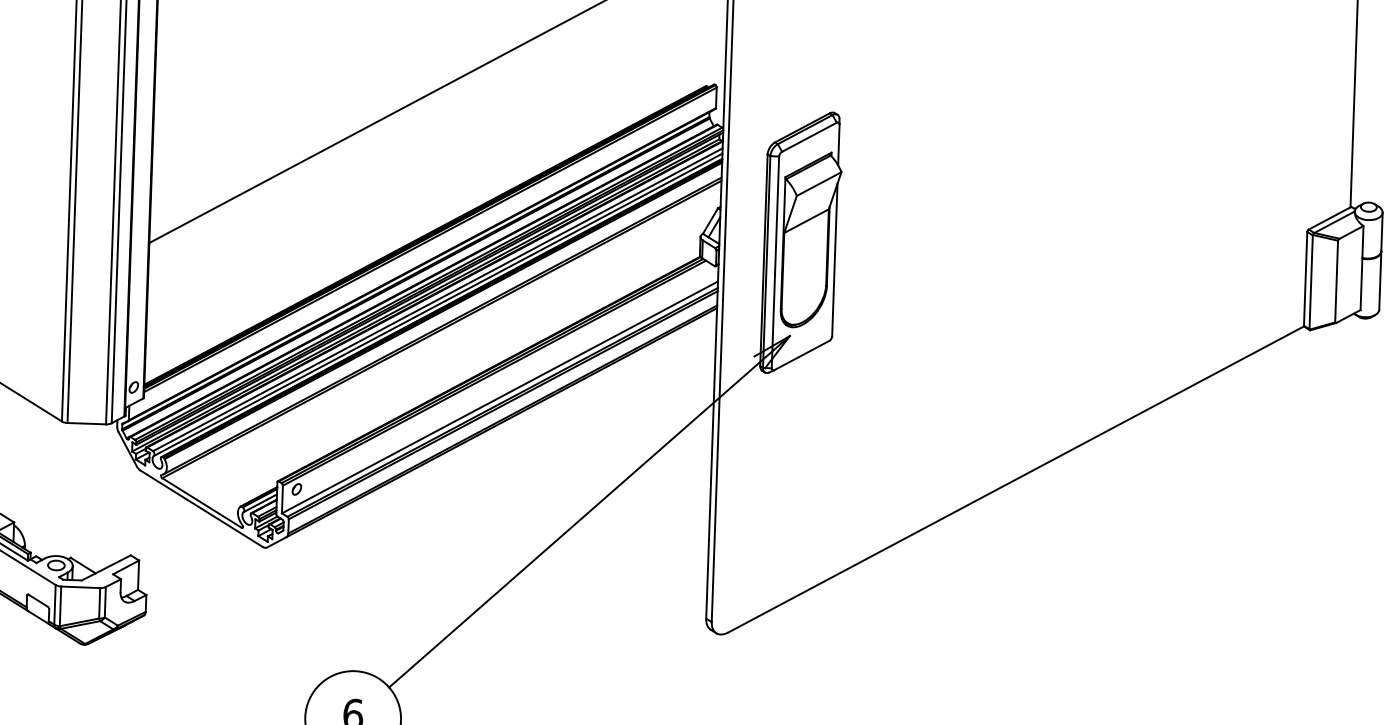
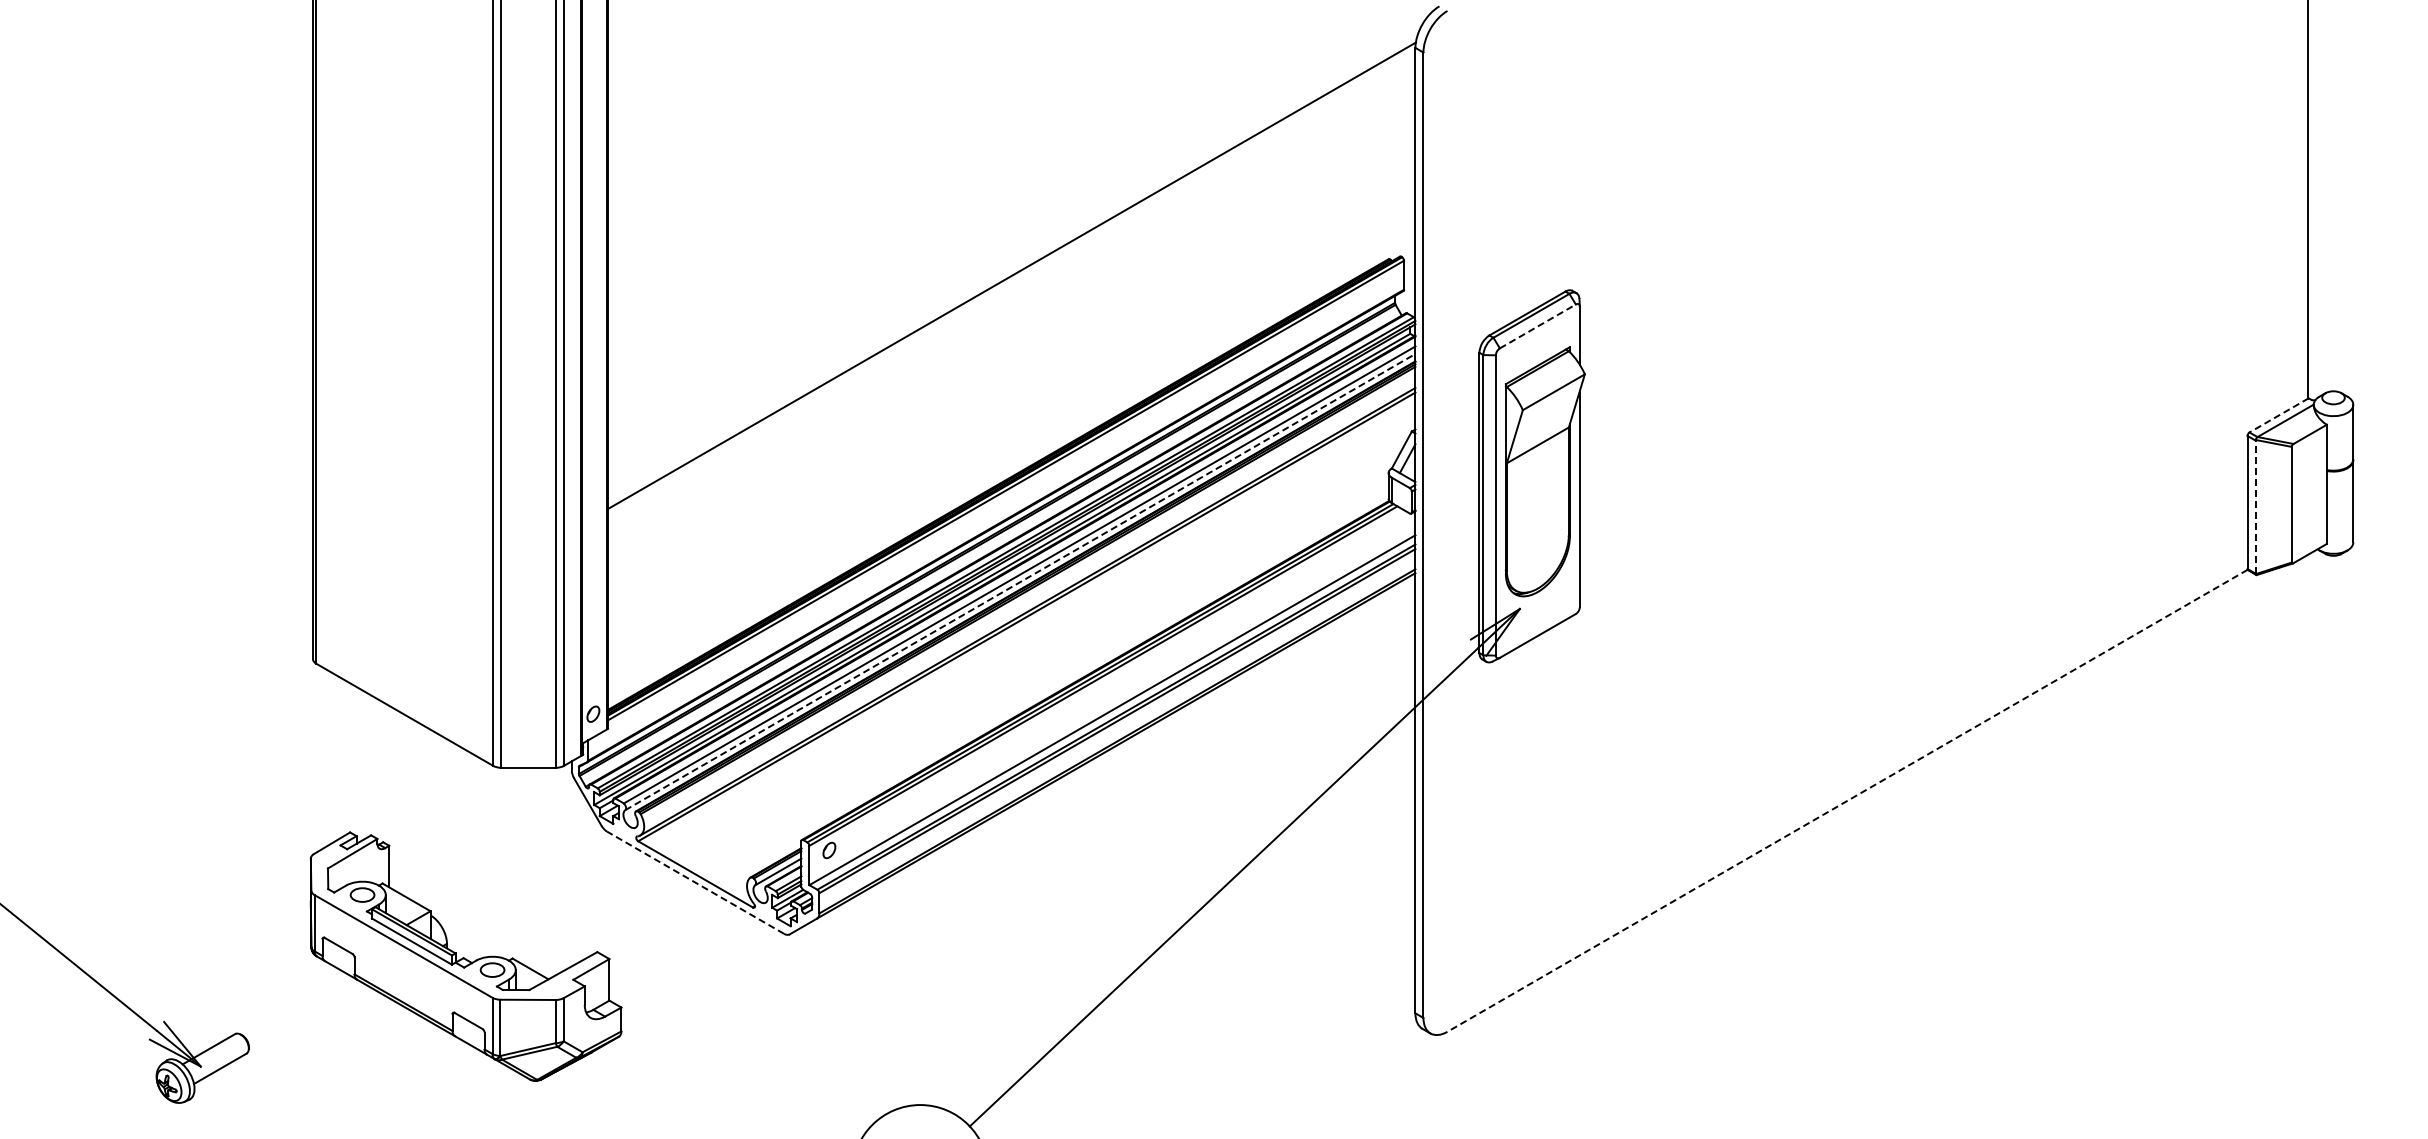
line: (809, 137) -> (1537, 326), solid -> dashed
line: (1329, 218) -> (2278, 415), solid -> dashed
line: (1311, 282) -> (2255, 507), solid -> dashed
line: (438, 304) -> (1020, 581), solid -> dashed
line: (1016, 479) -> (1847, 801), solid -> dashed
line: (201, 508) -> (695, 882), solid -> dashed

